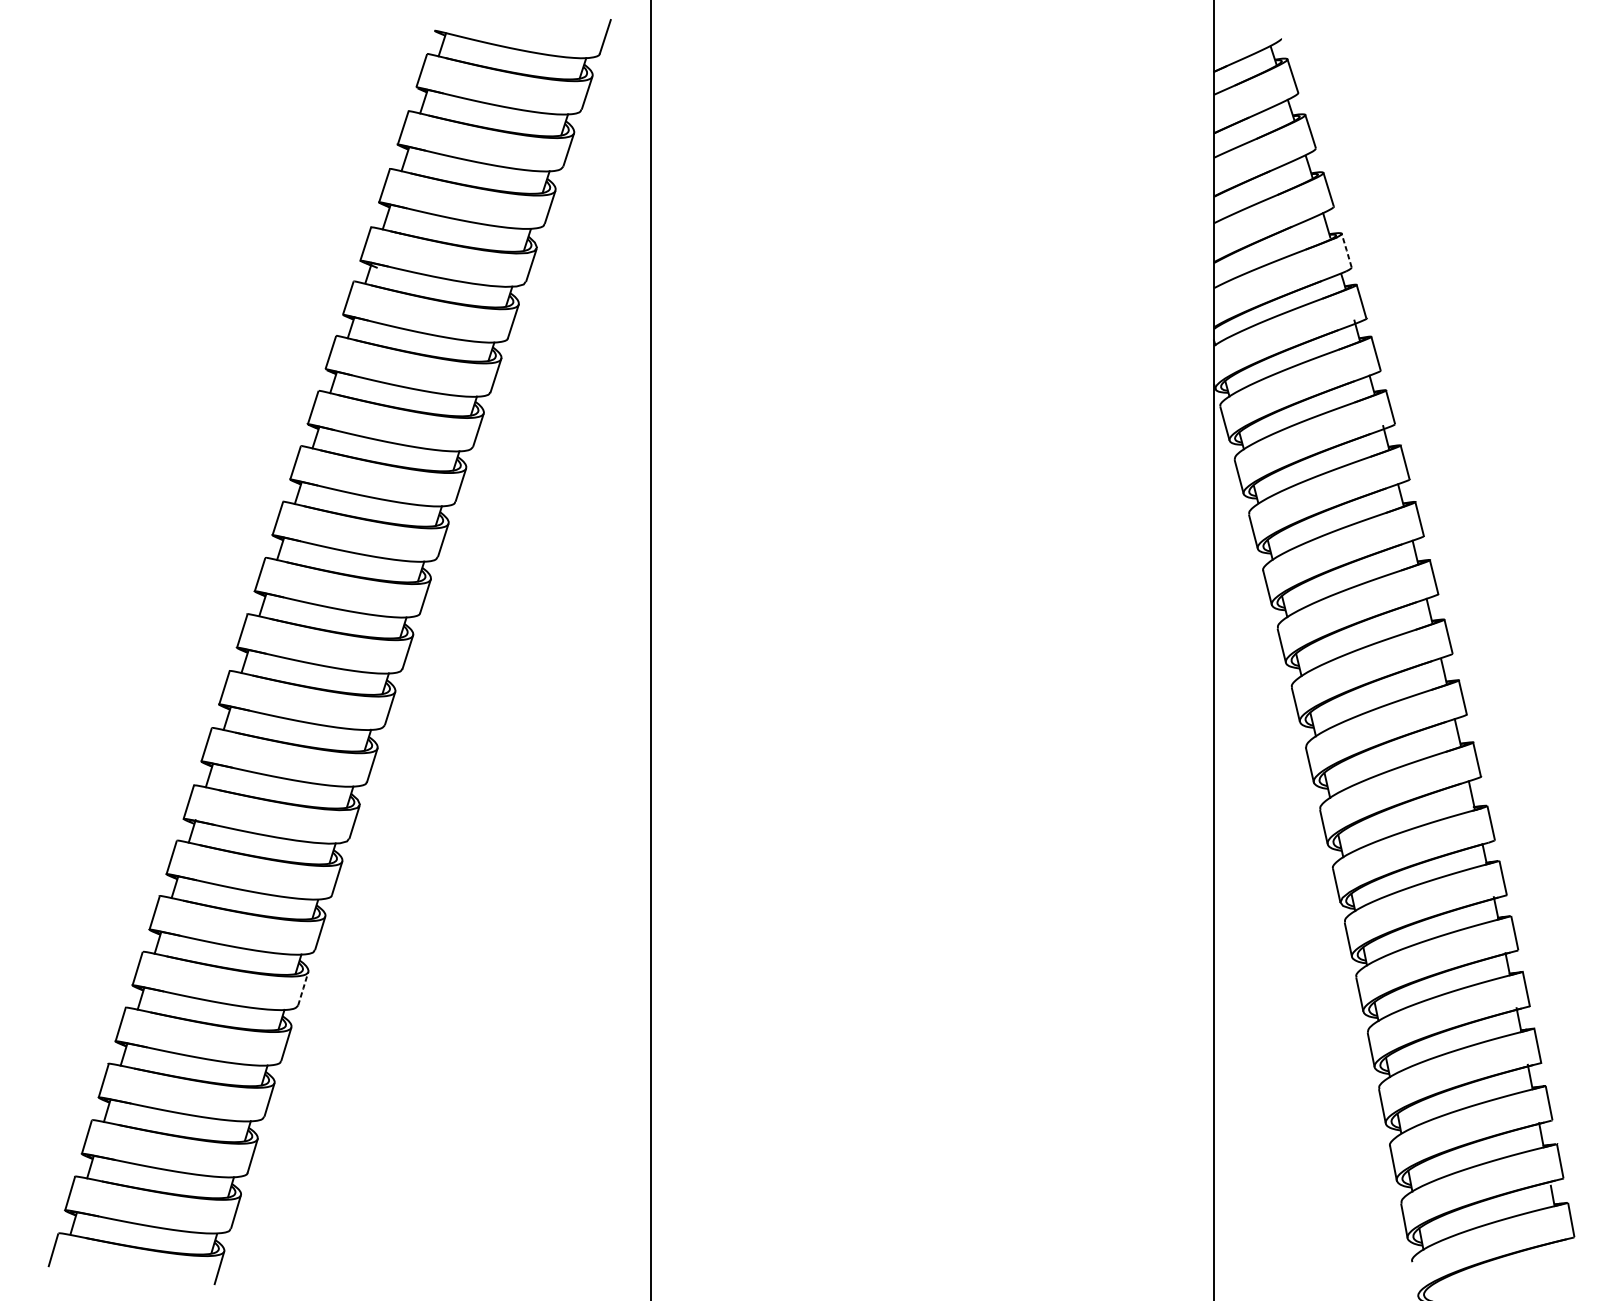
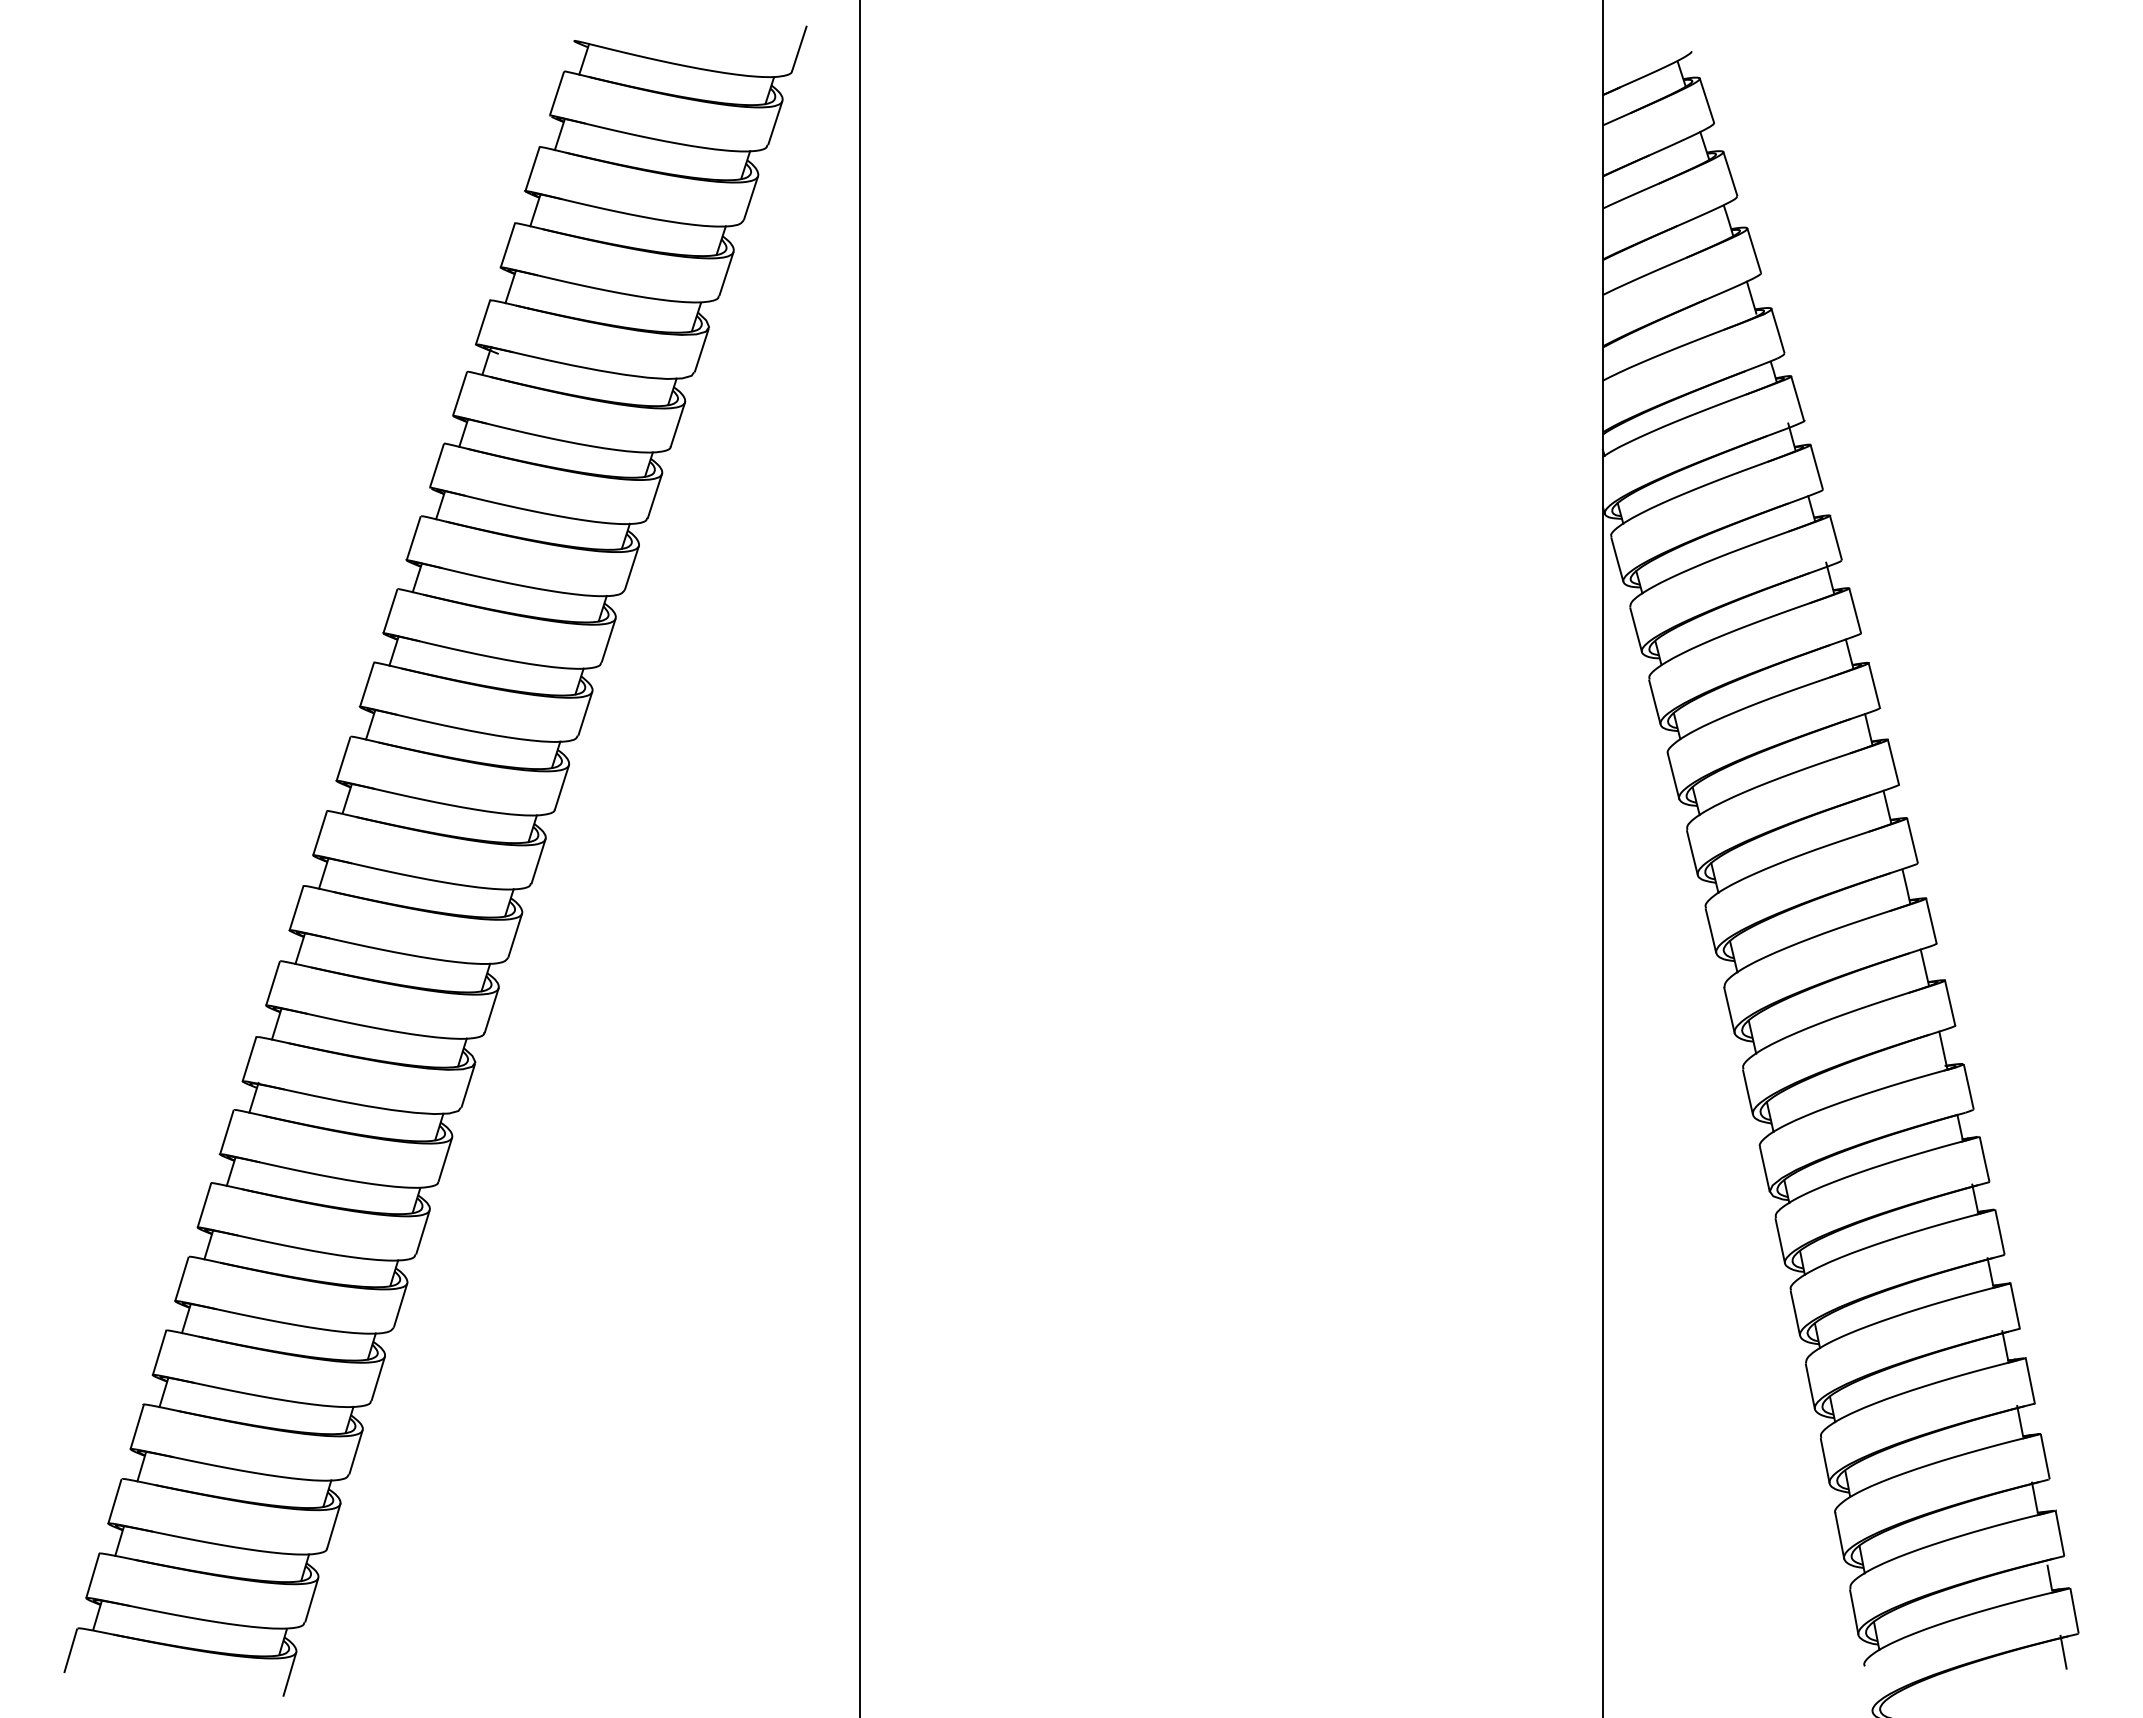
line: (1347, 250) -> (1778, 330), dashed -> solid
line: (303, 988) -> (400, 1305), dashed -> solid
line: (1562, 1250) -> (2063, 1651), added

